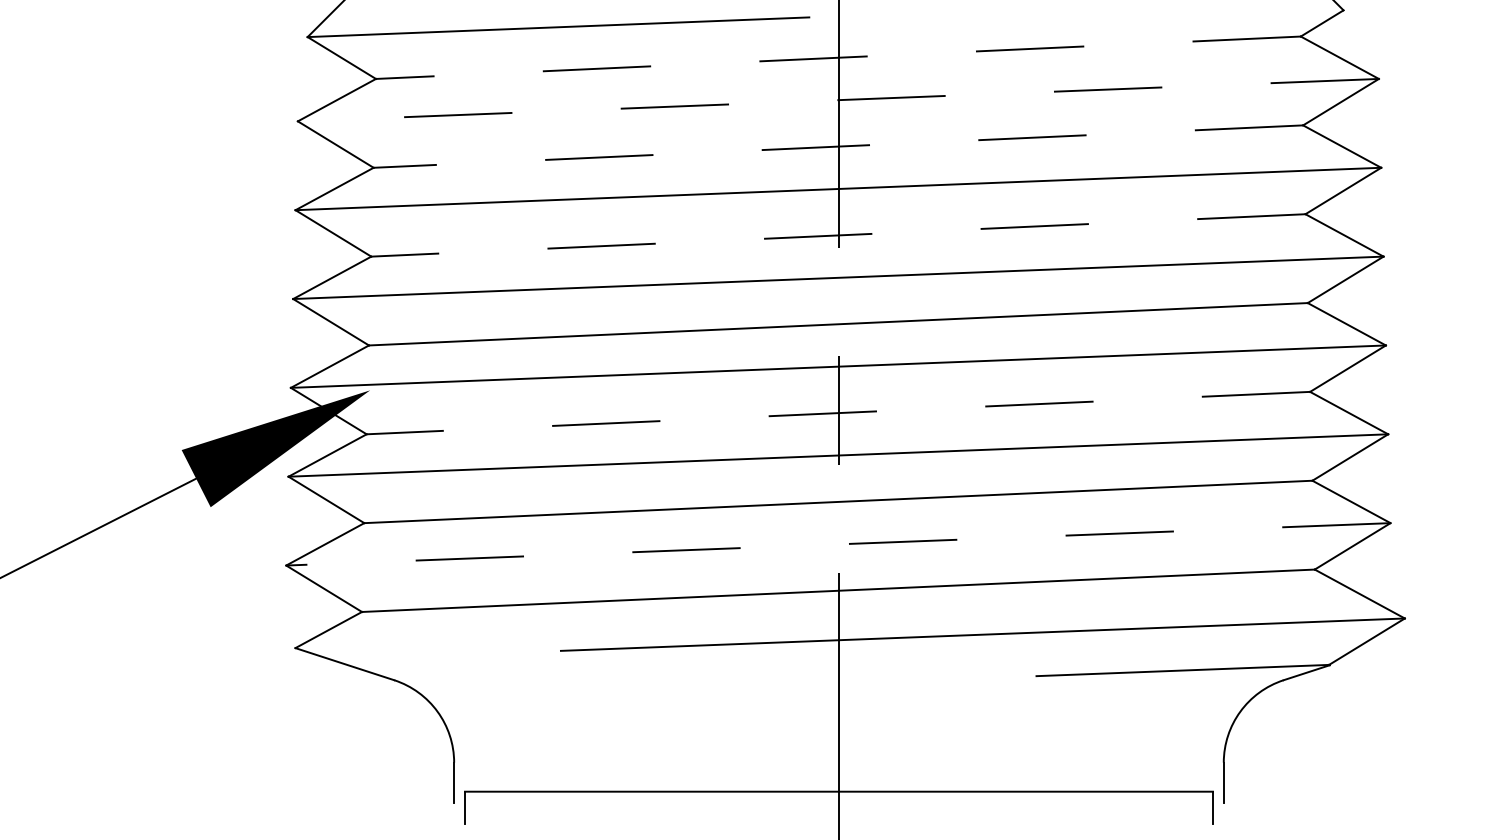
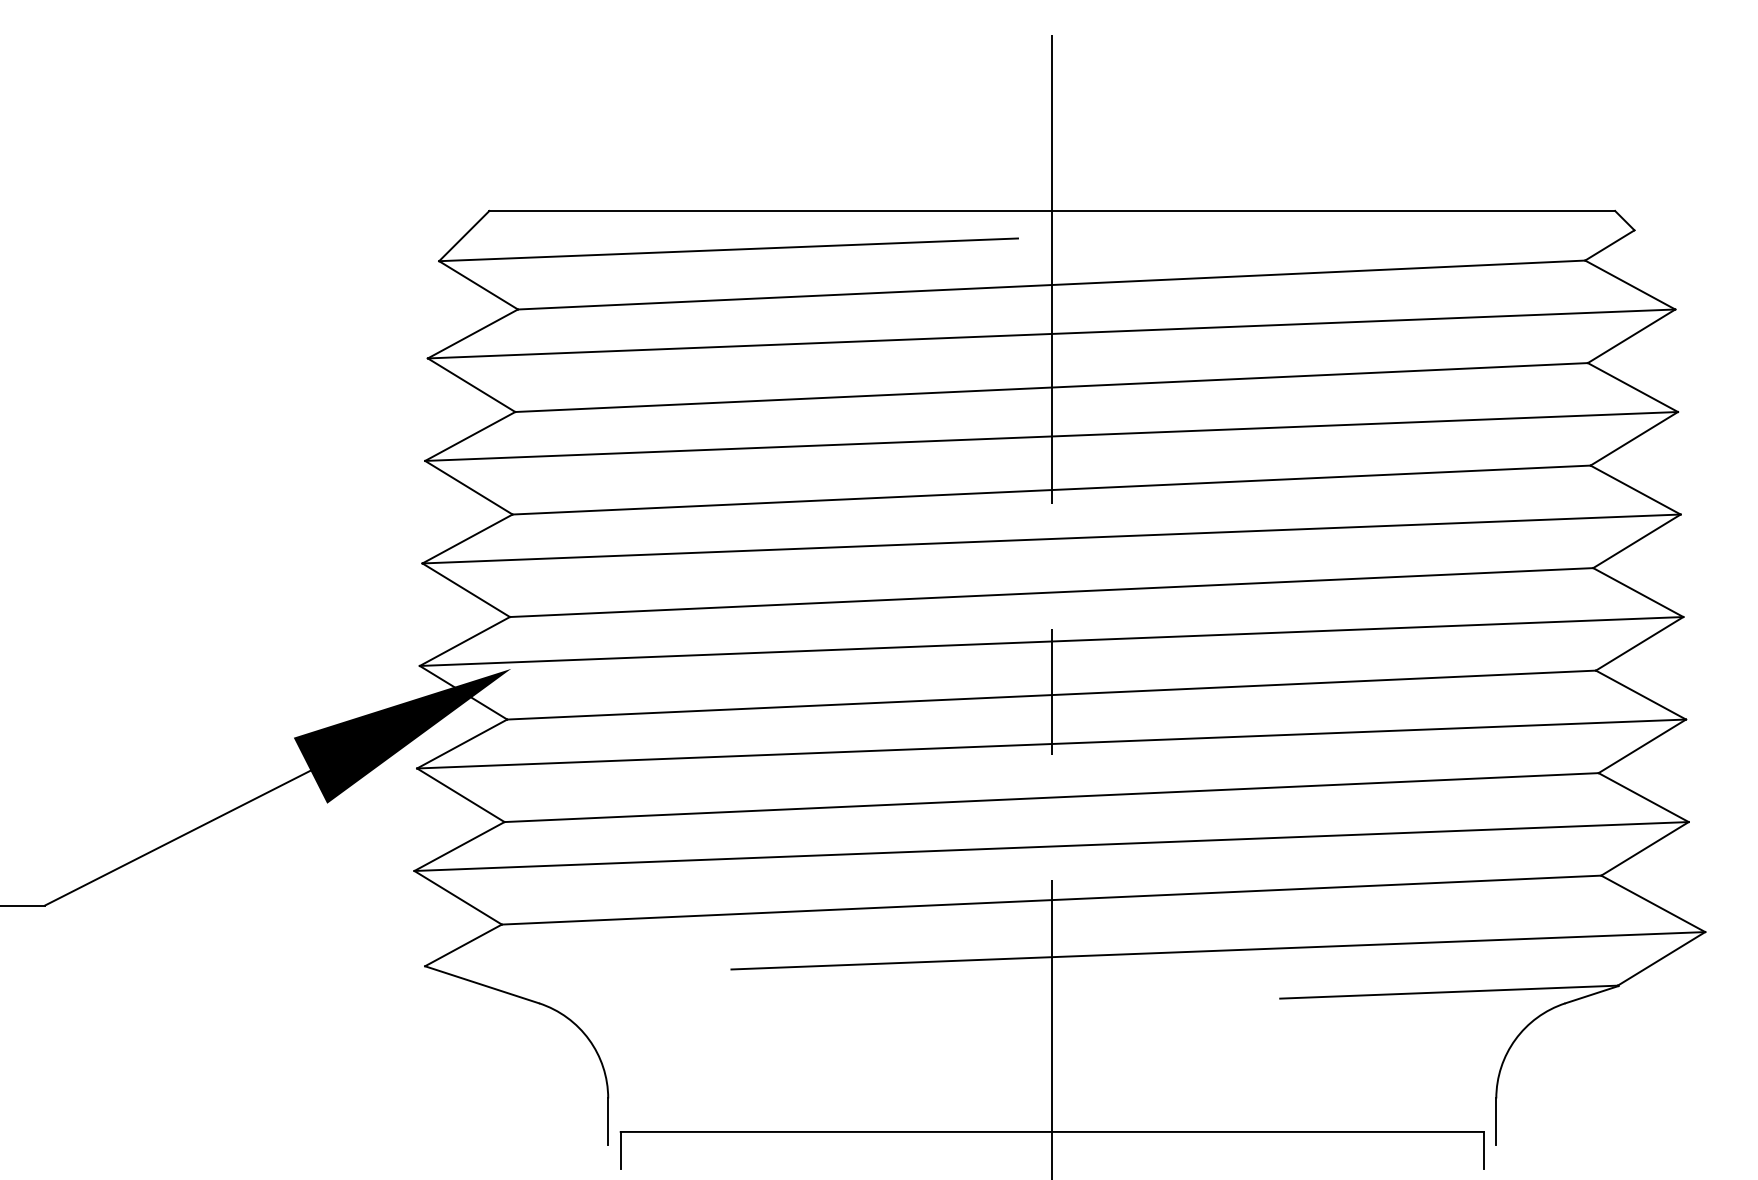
line: (838, 58) -> (1051, 285), dashed -> solid
line: (838, 99) -> (1051, 333), dashed -> solid
line: (838, 146) -> (1051, 387), dashed -> solid
line: (838, 235) -> (1051, 490), dashed -> solid
line: (838, 413) -> (1051, 695), dashed -> solid
line: (838, 544) -> (1051, 846), dashed -> solid

